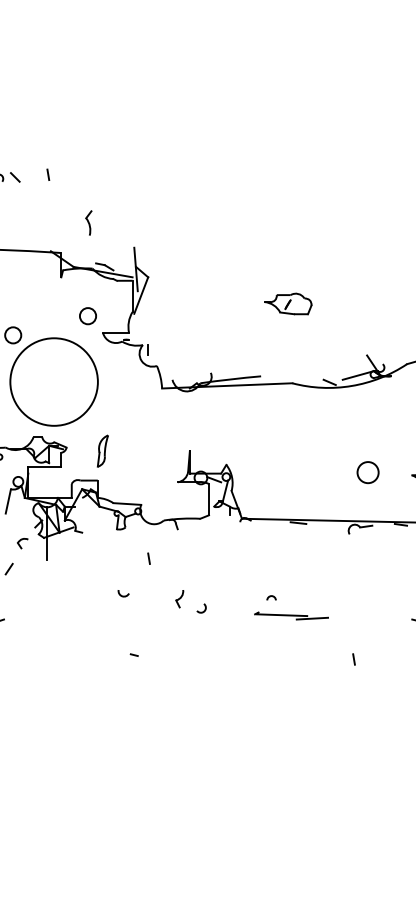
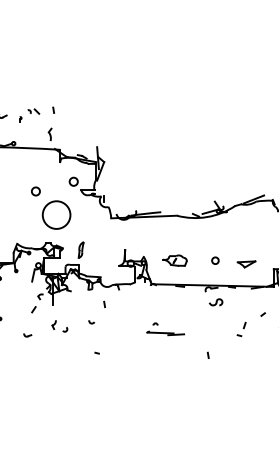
part: (87, 220) -> (49, 133), moved
part: (287, 303) -> (174, 260), moved
circle: (53, 380) -> (56, 214), size x0.62
circle: (368, 471) -> (215, 260), size x0.62
part: (368, 554) -> (215, 302), added
part: (190, 602) -> (59, 326), moved
part: (291, 608) -> (165, 329), moved

